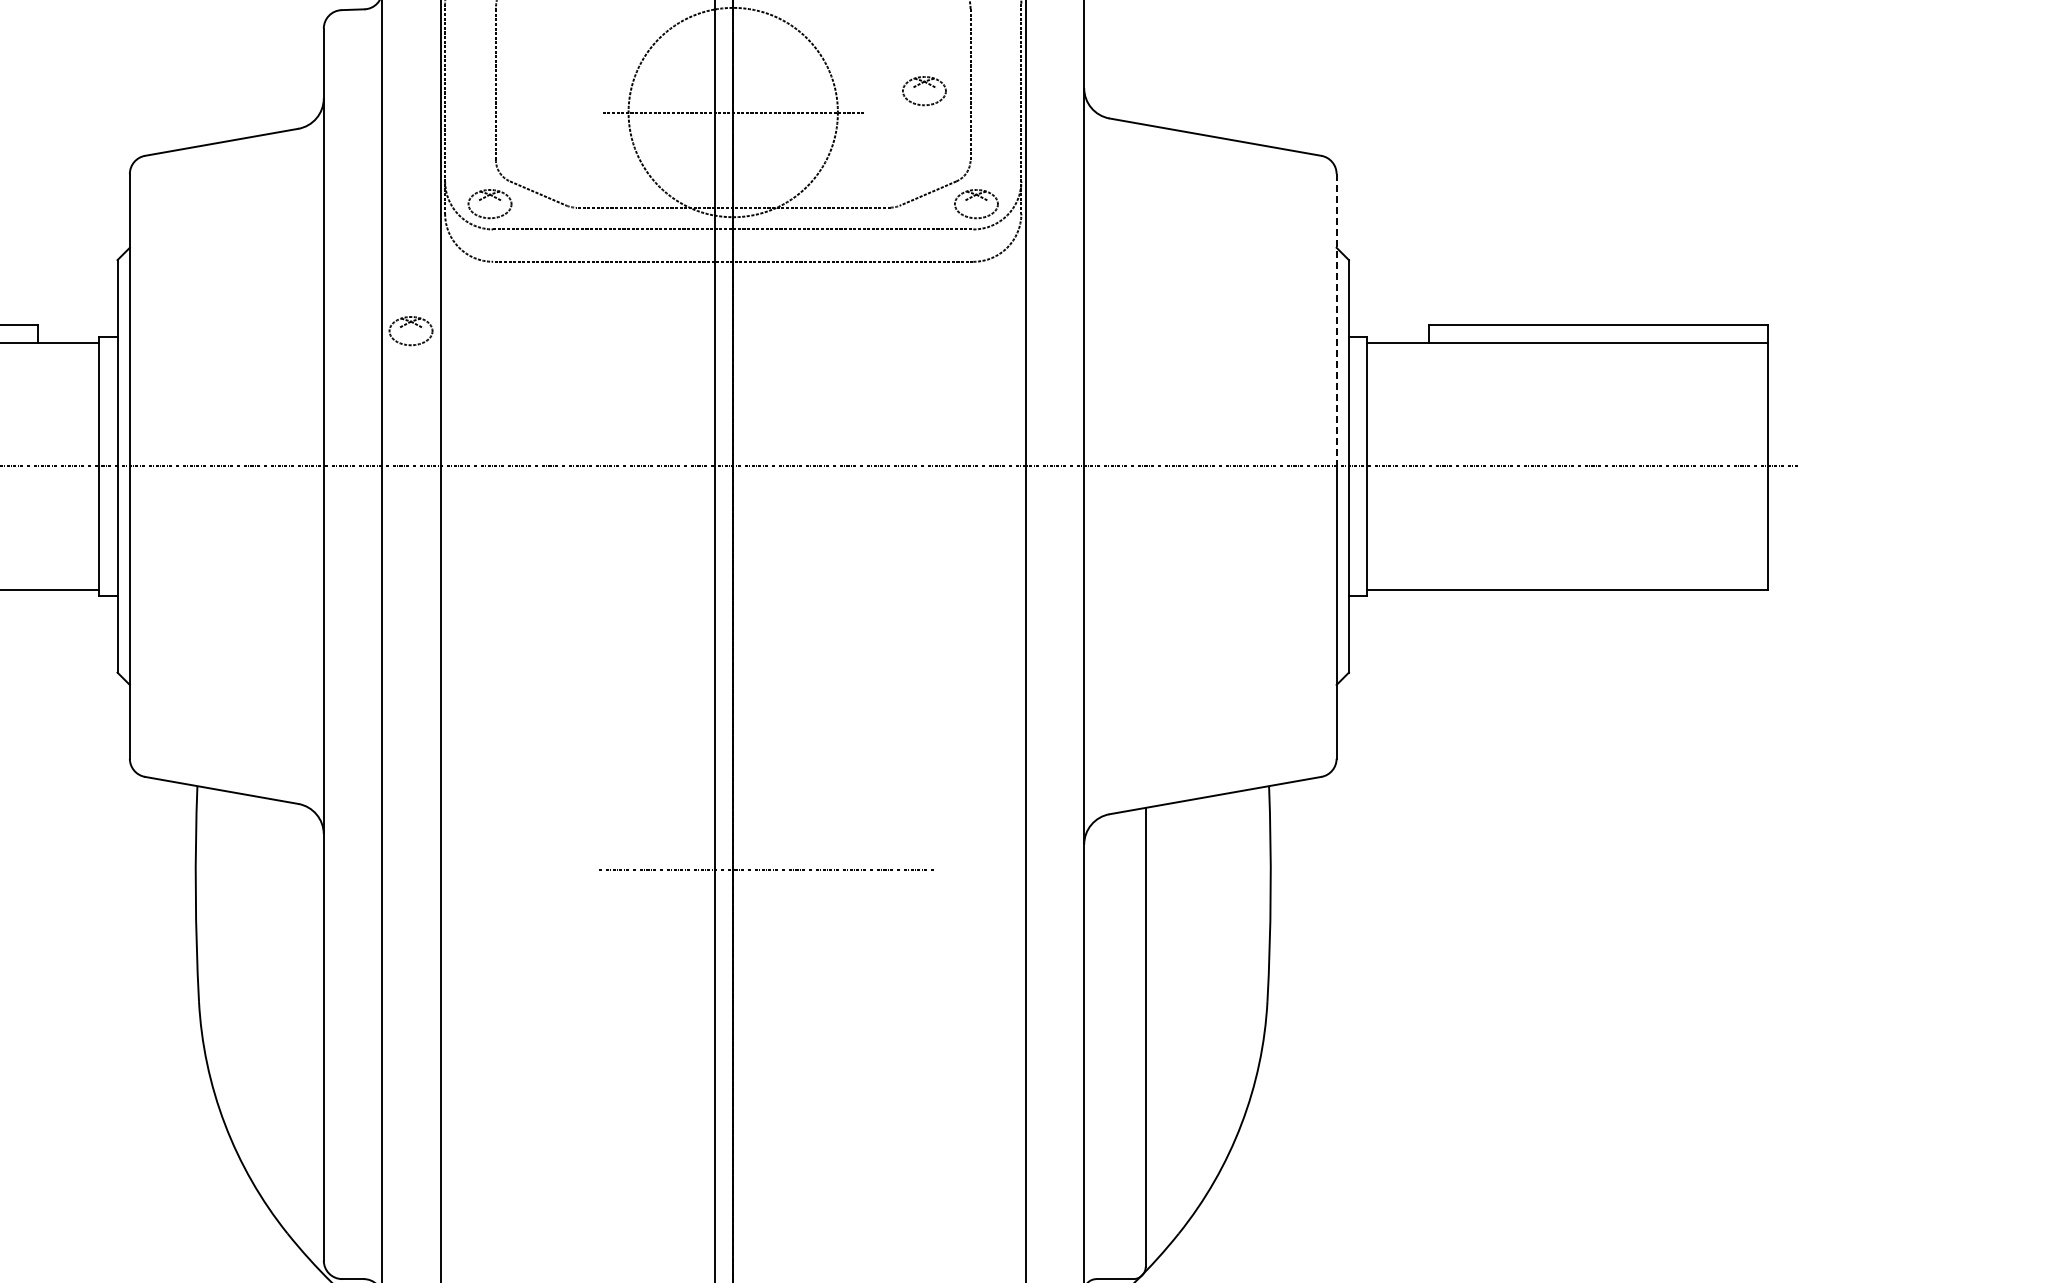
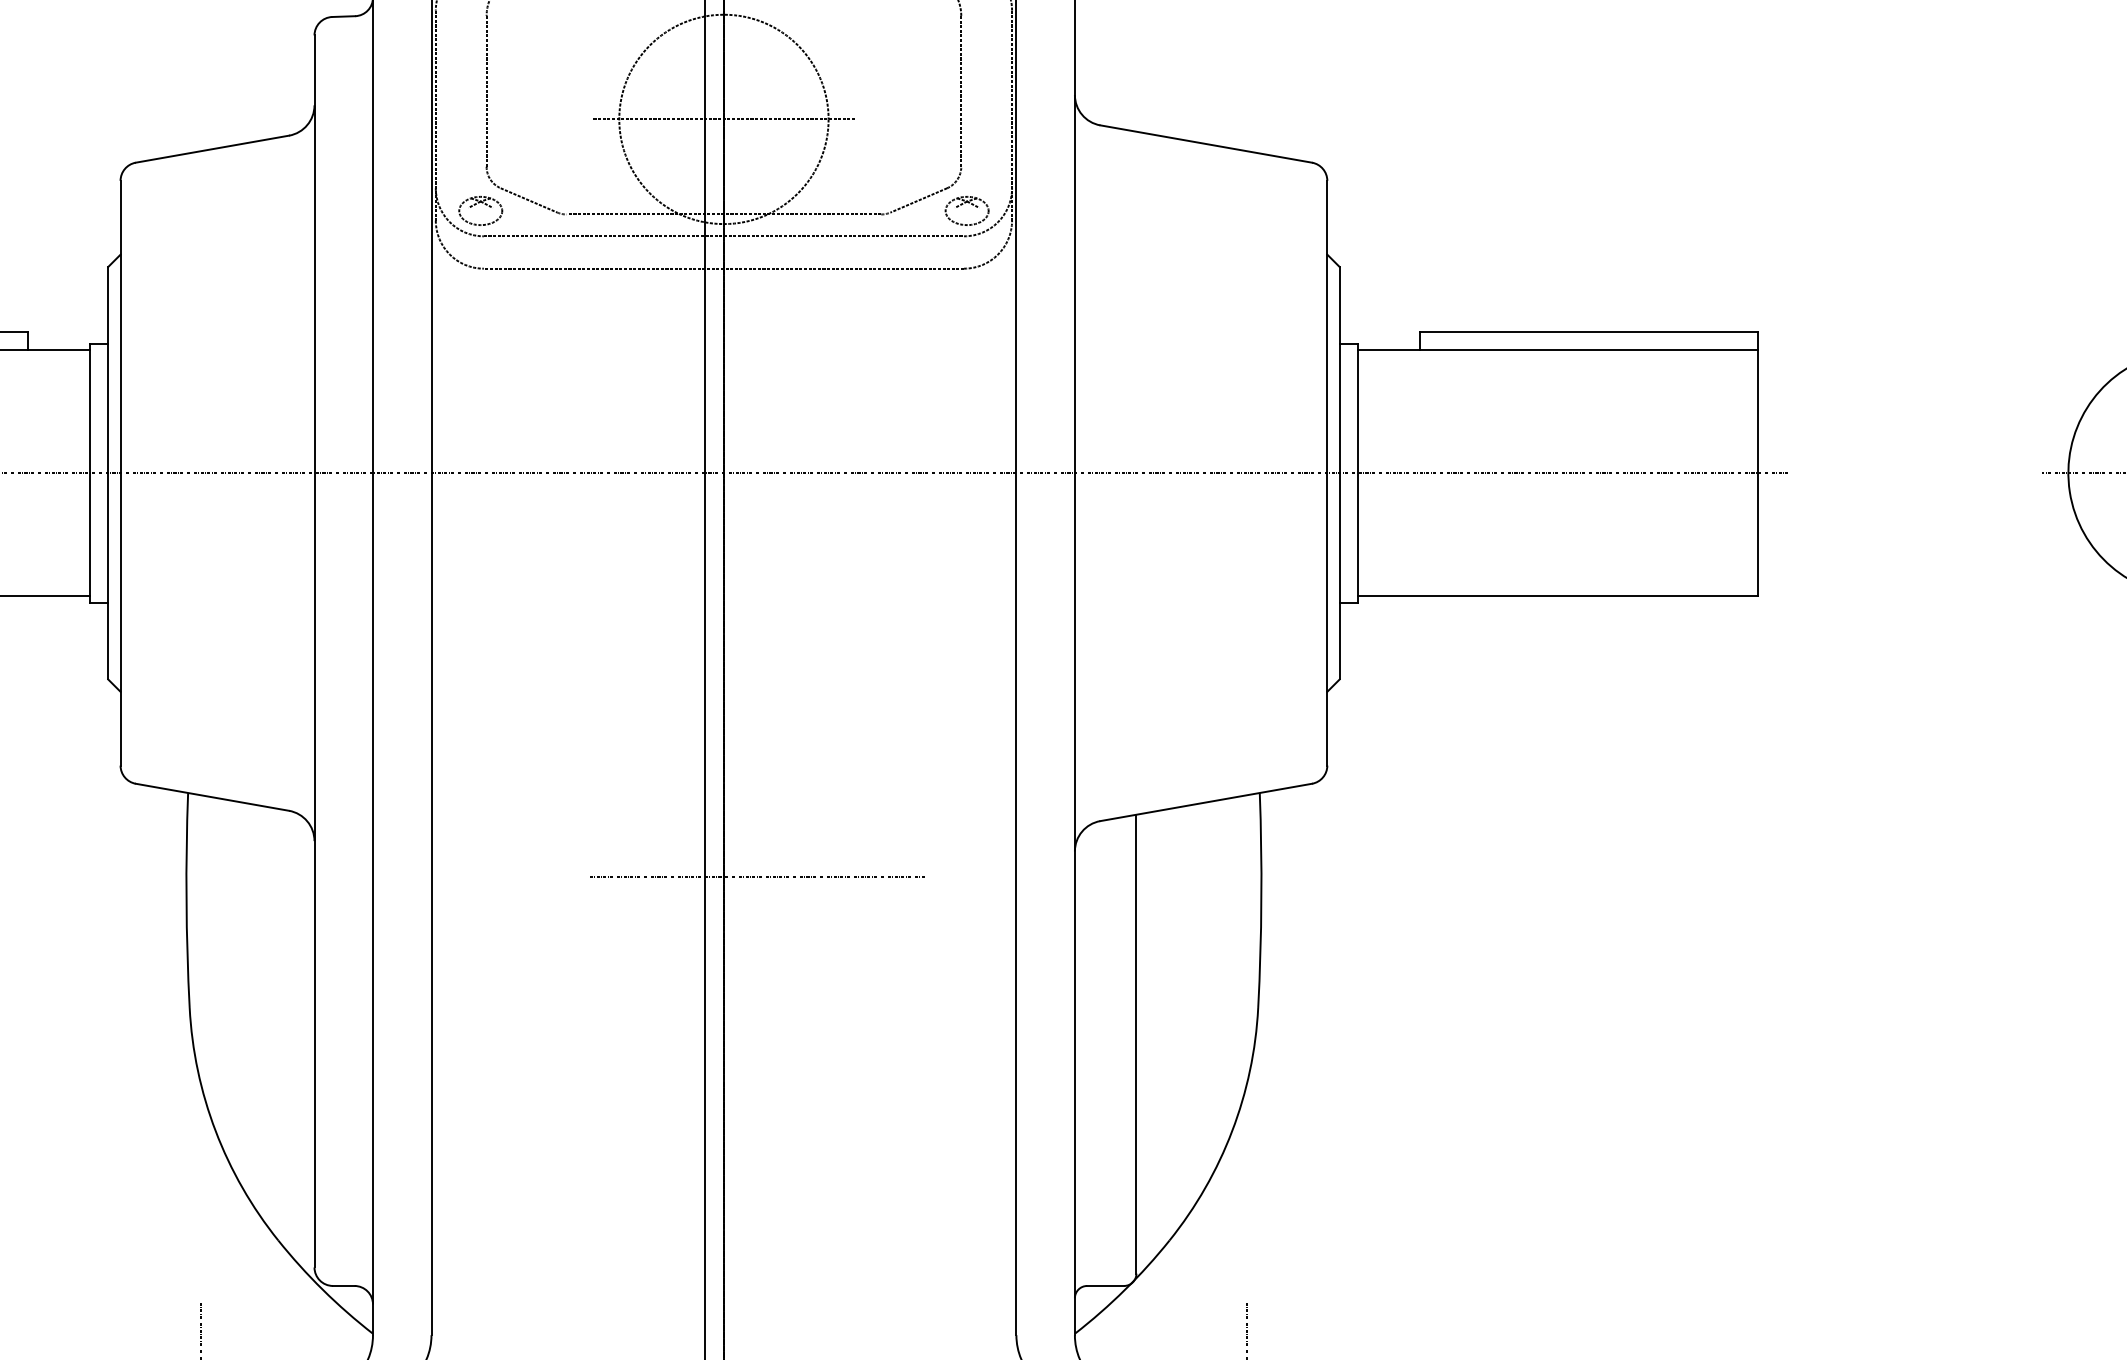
part: (920, 84) -> (911, 91), removed
line: (1336, 320) -> (1327, 327), dashed -> solid
part: (409, 323) -> (400, 330), removed

